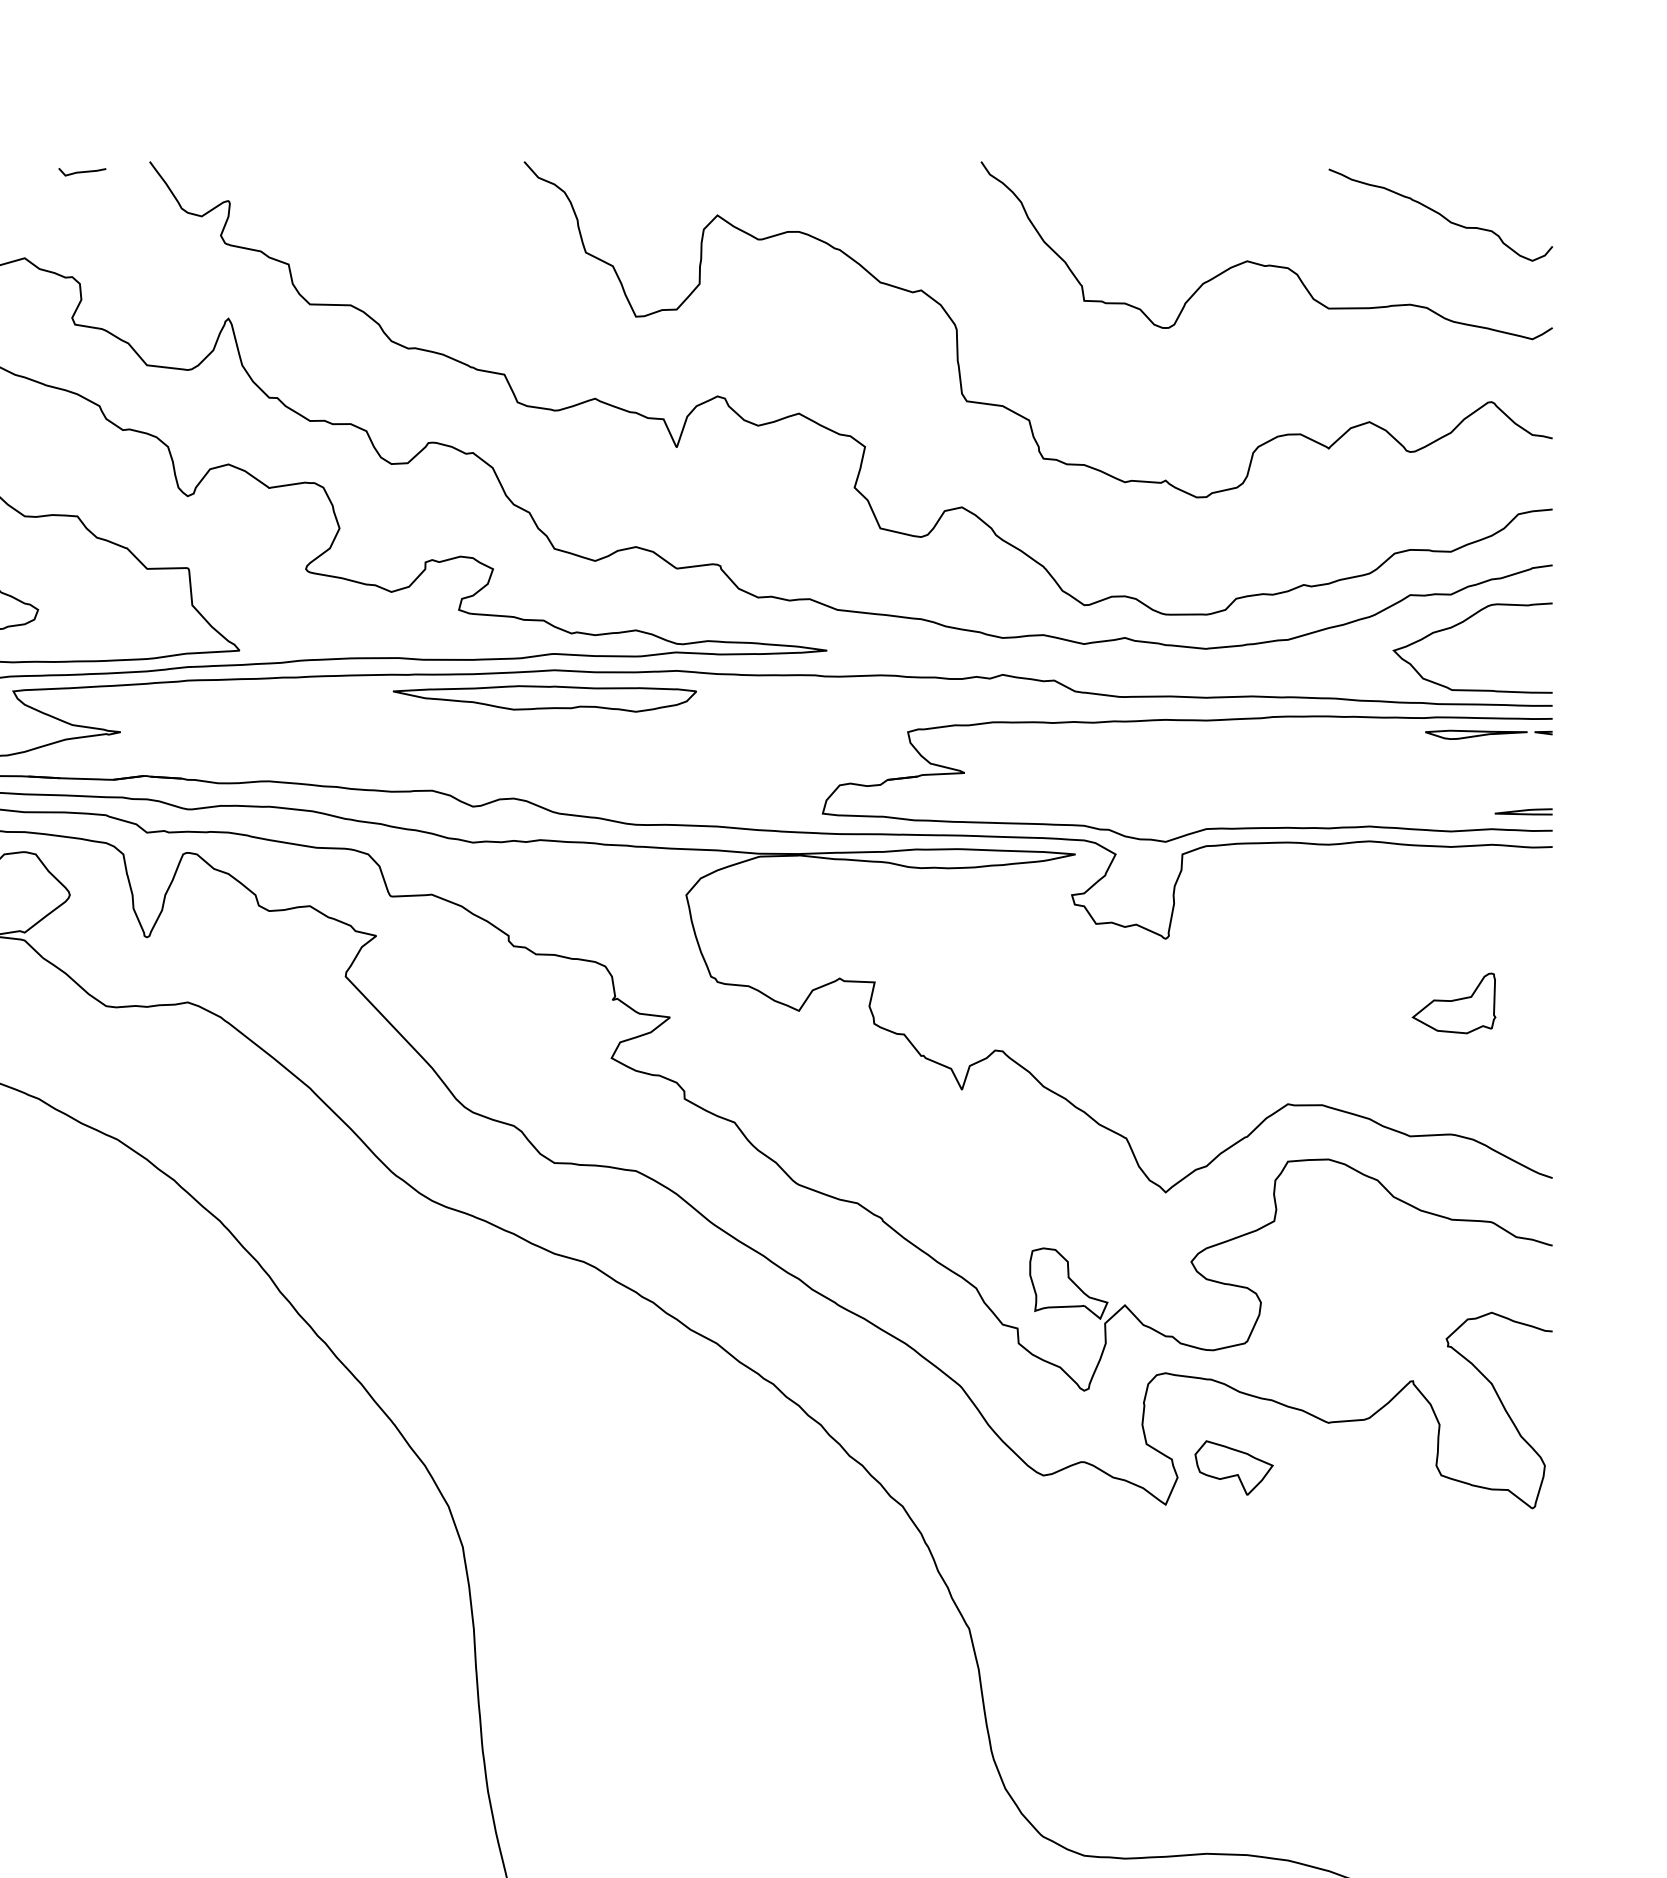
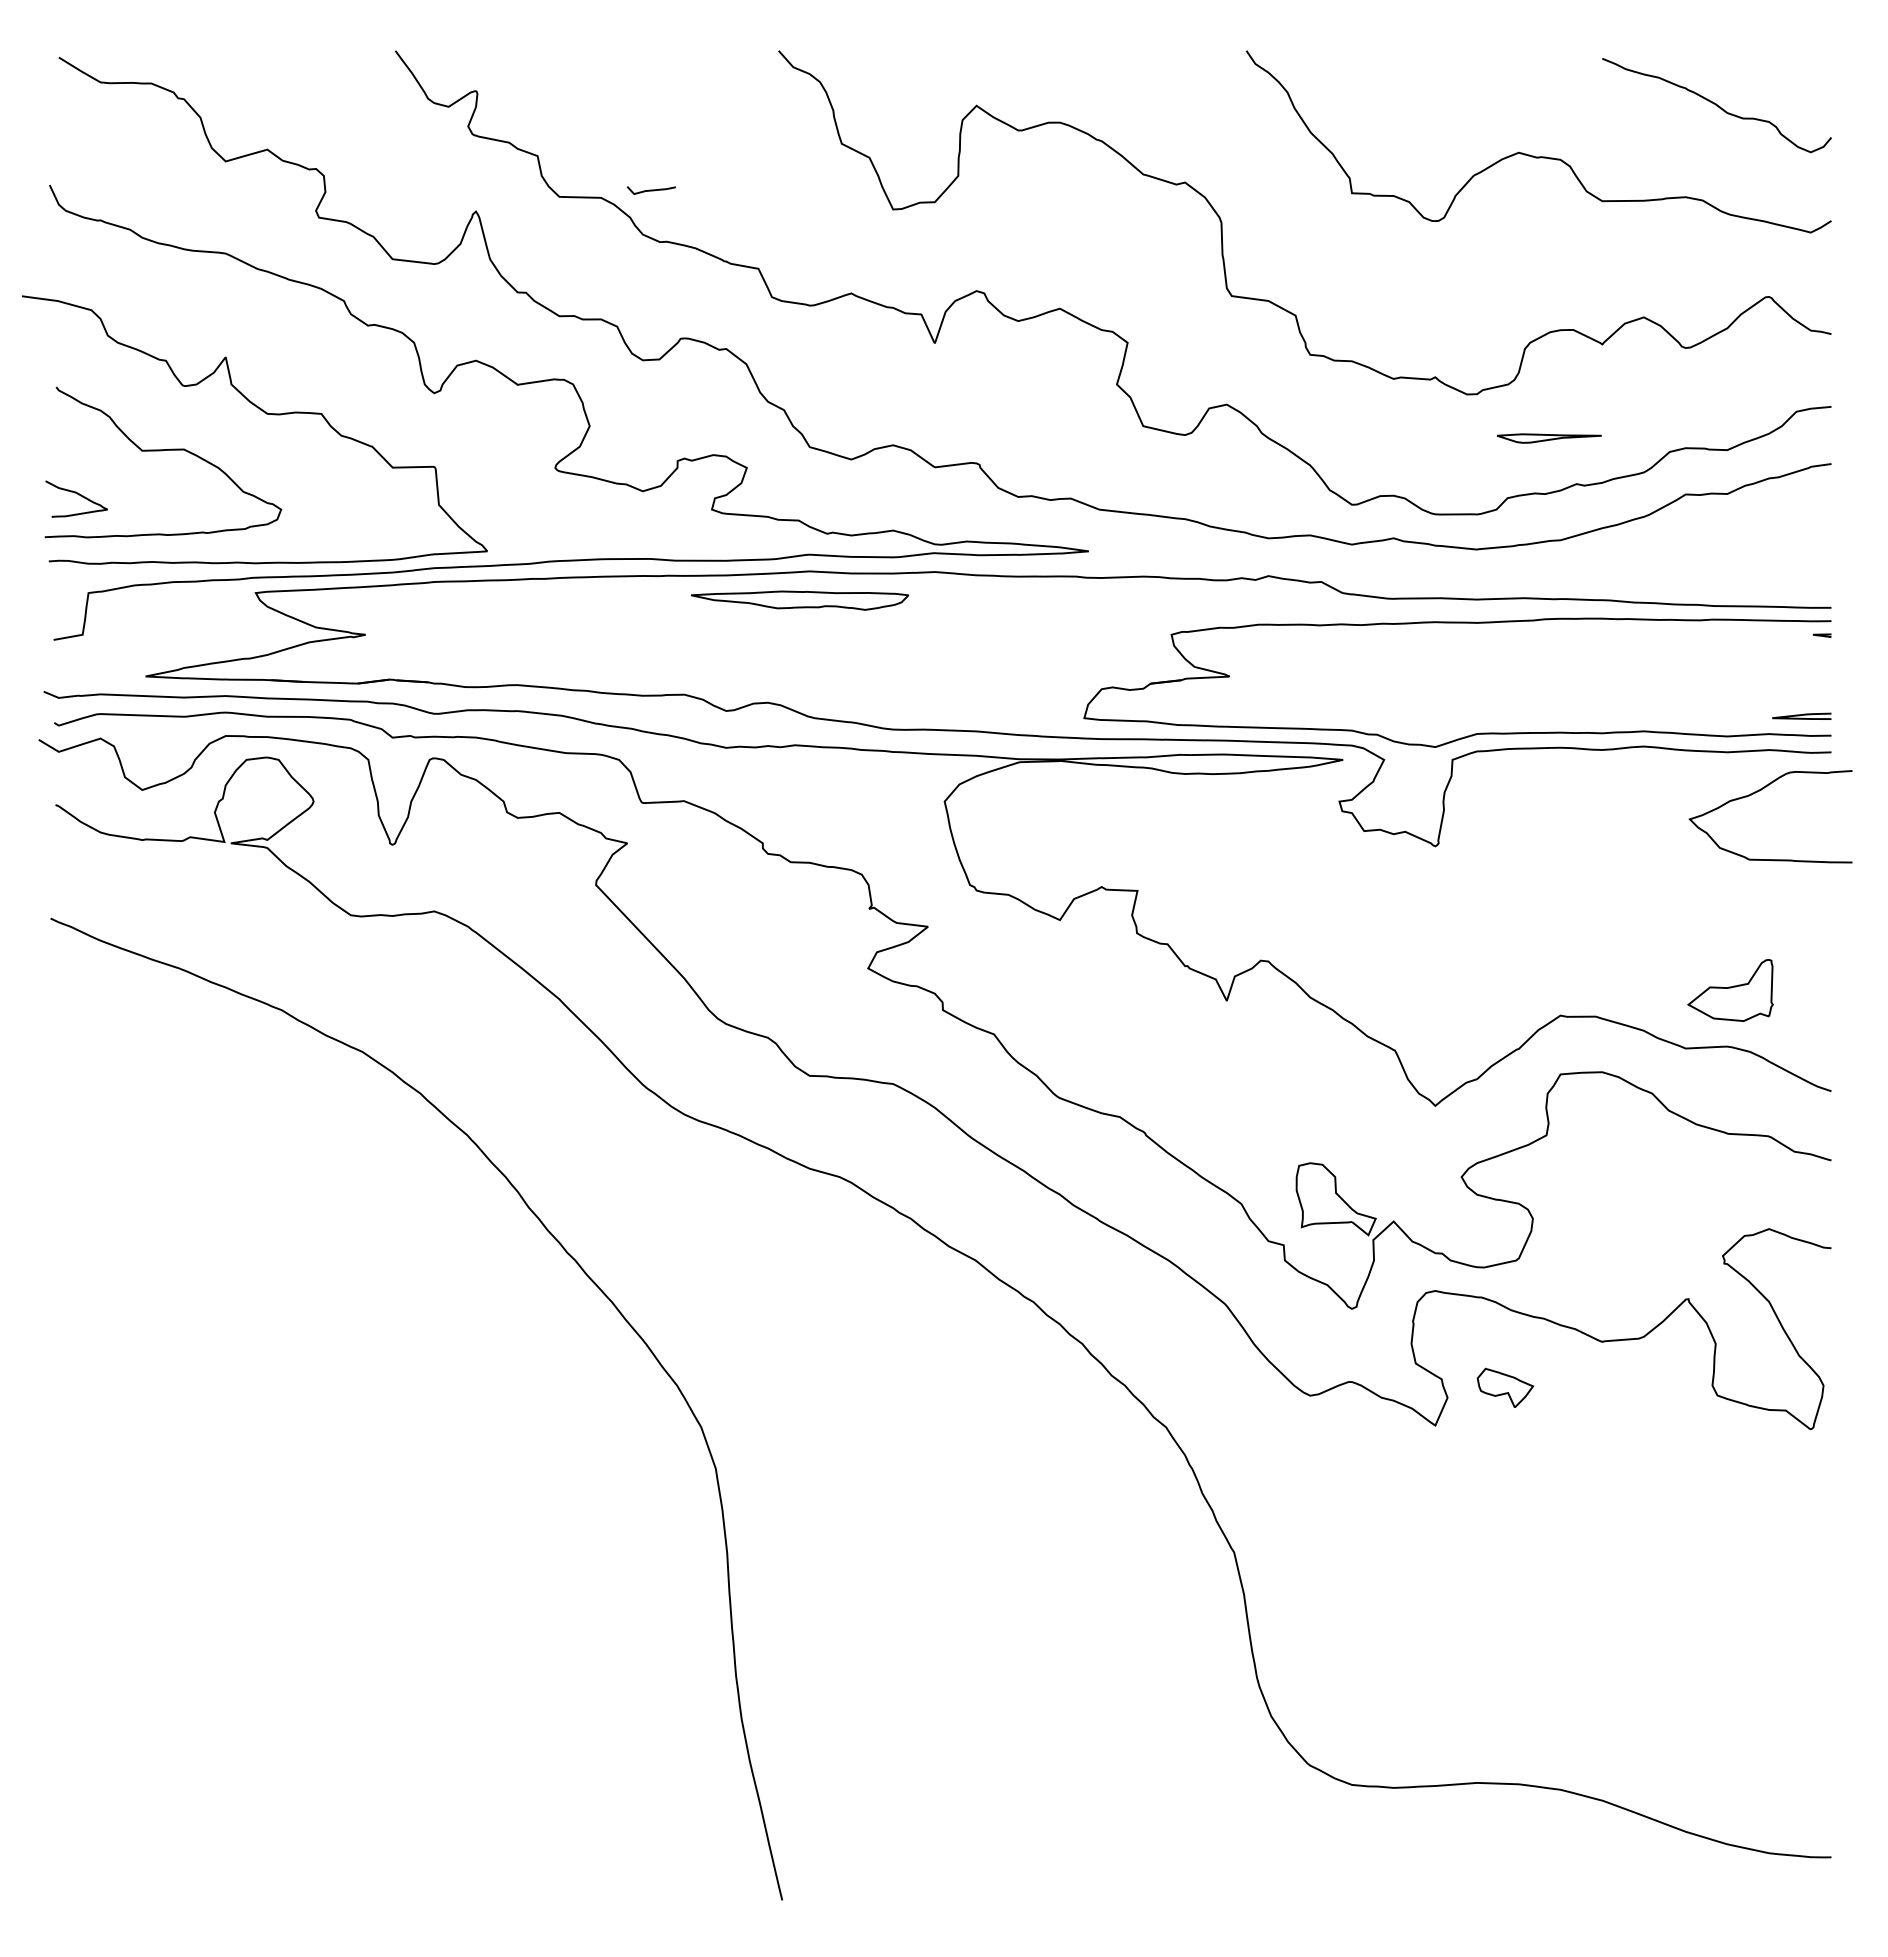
line: (81, 172) -> (650, 190), moved
curve: (1459, 624) -> (1757, 792), moved
part: (544, 698) -> (799, 600), size x0.7
part: (1476, 734) -> (1549, 438), moved
part: (1454, 1003) -> (1730, 990), moved
part: (1234, 1467) -> (1505, 1387), size x0.7

